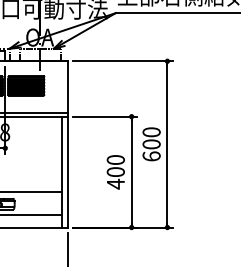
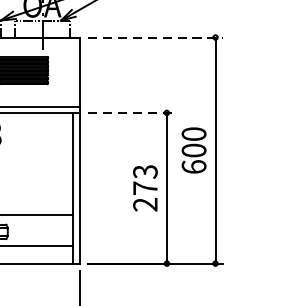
line: (123, 61) -> (155, 37), solid -> dashed
line: (105, 116) -> (131, 112), solid -> dashed
text: (115, 172) -> (144, 188), 400 -> 273

